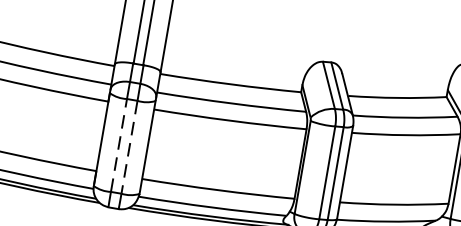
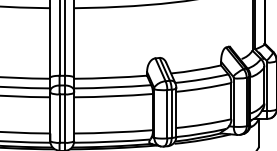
line: (118, 145) -> (59, 118), dashed -> solid
line: (130, 149) -> (65, 119), dashed -> solid

